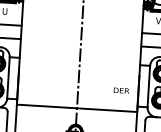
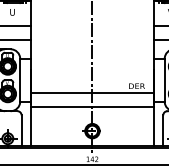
line: (77, 95) -> (92, 93), added

